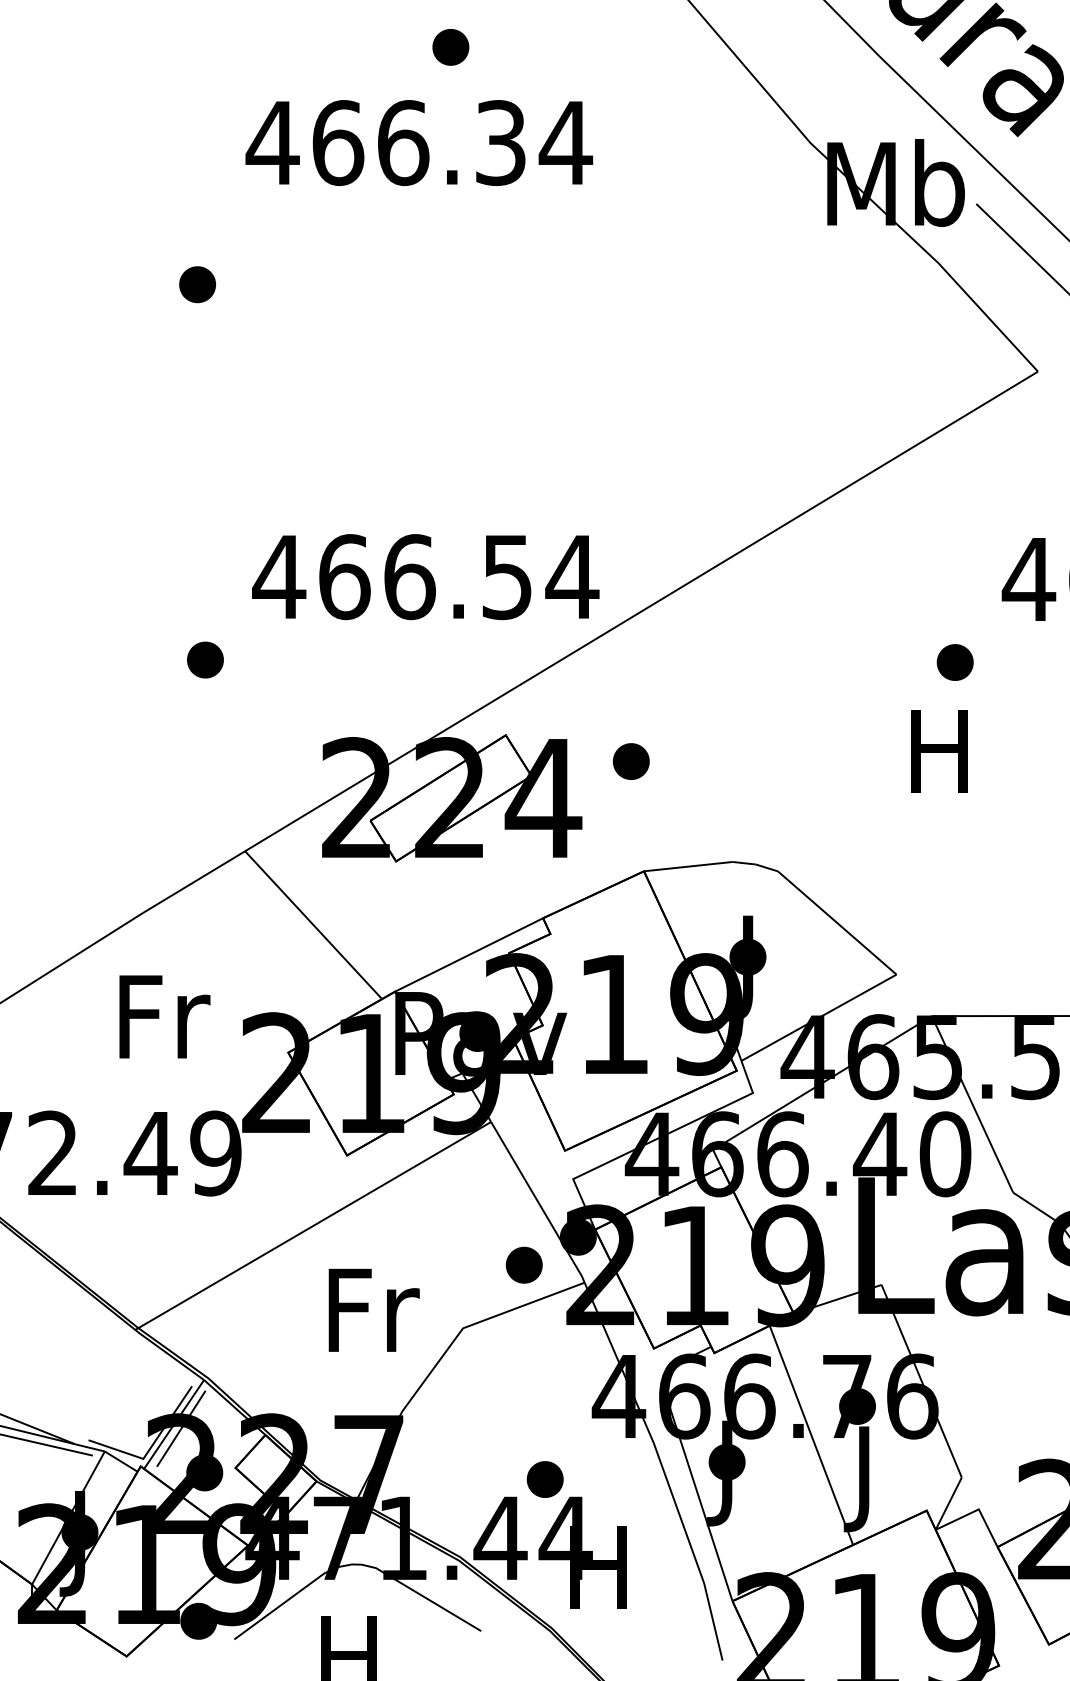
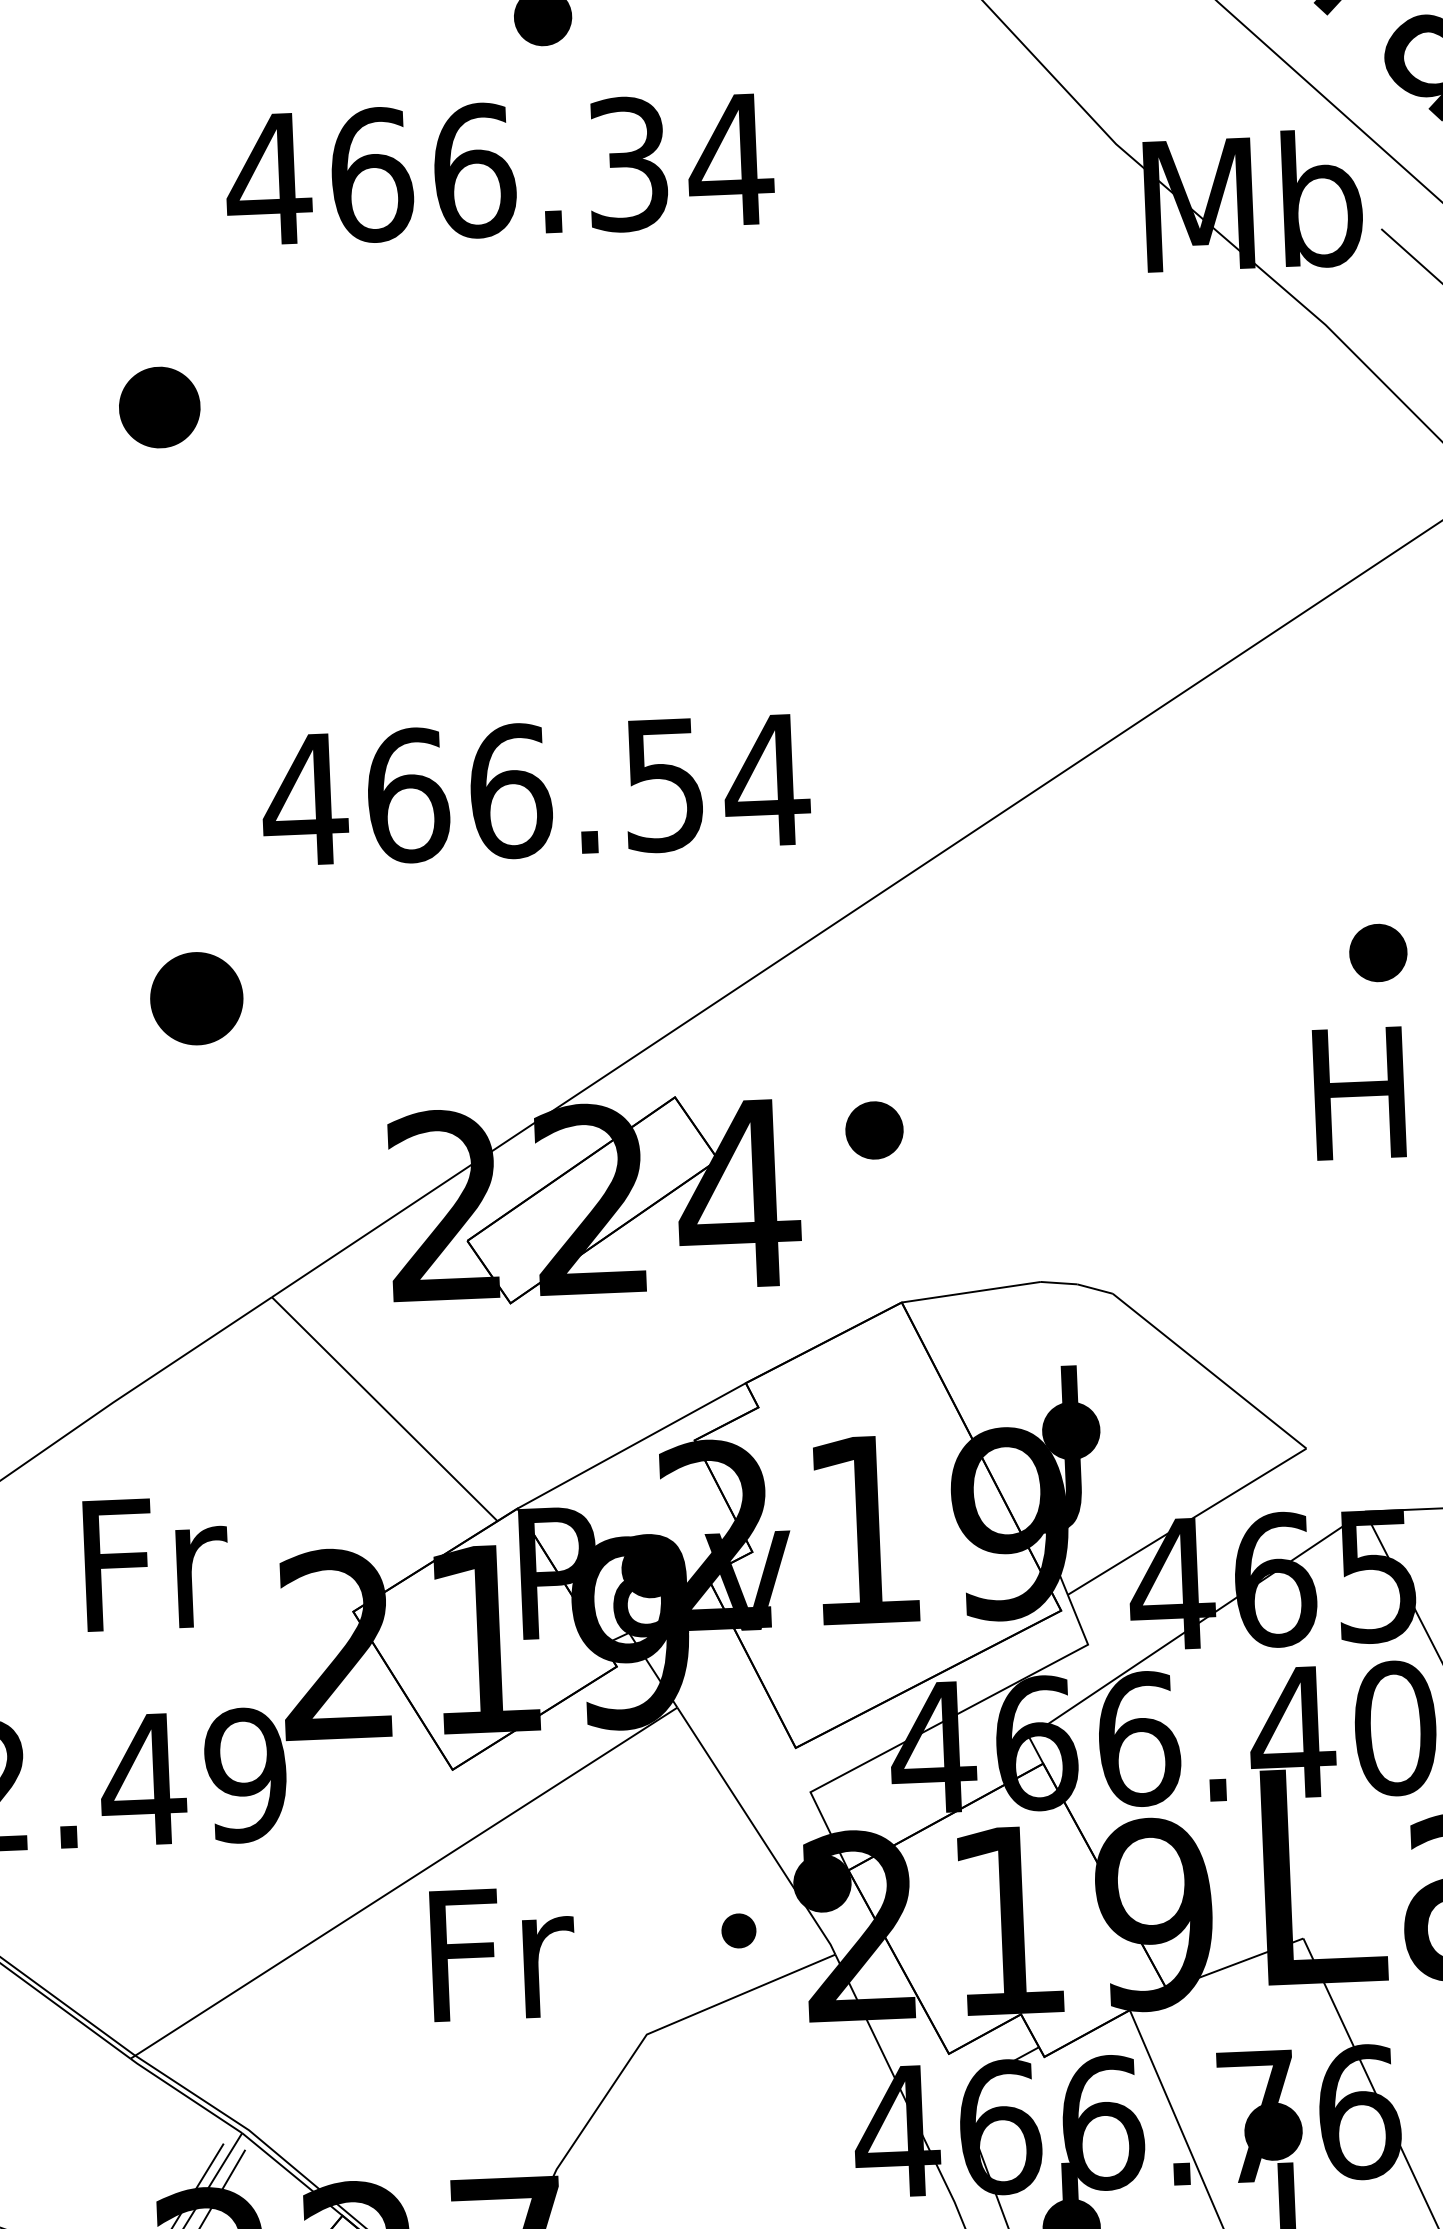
part: (197, 284) -> (159, 407), size x1.4
text: (425, 577) -> (535, 790), moved
part: (205, 659) -> (196, 997), size x1.6
part: (523, 1264) -> (737, 1929), size x0.6
text: (373, 1309) -> (502, 1952), moved

